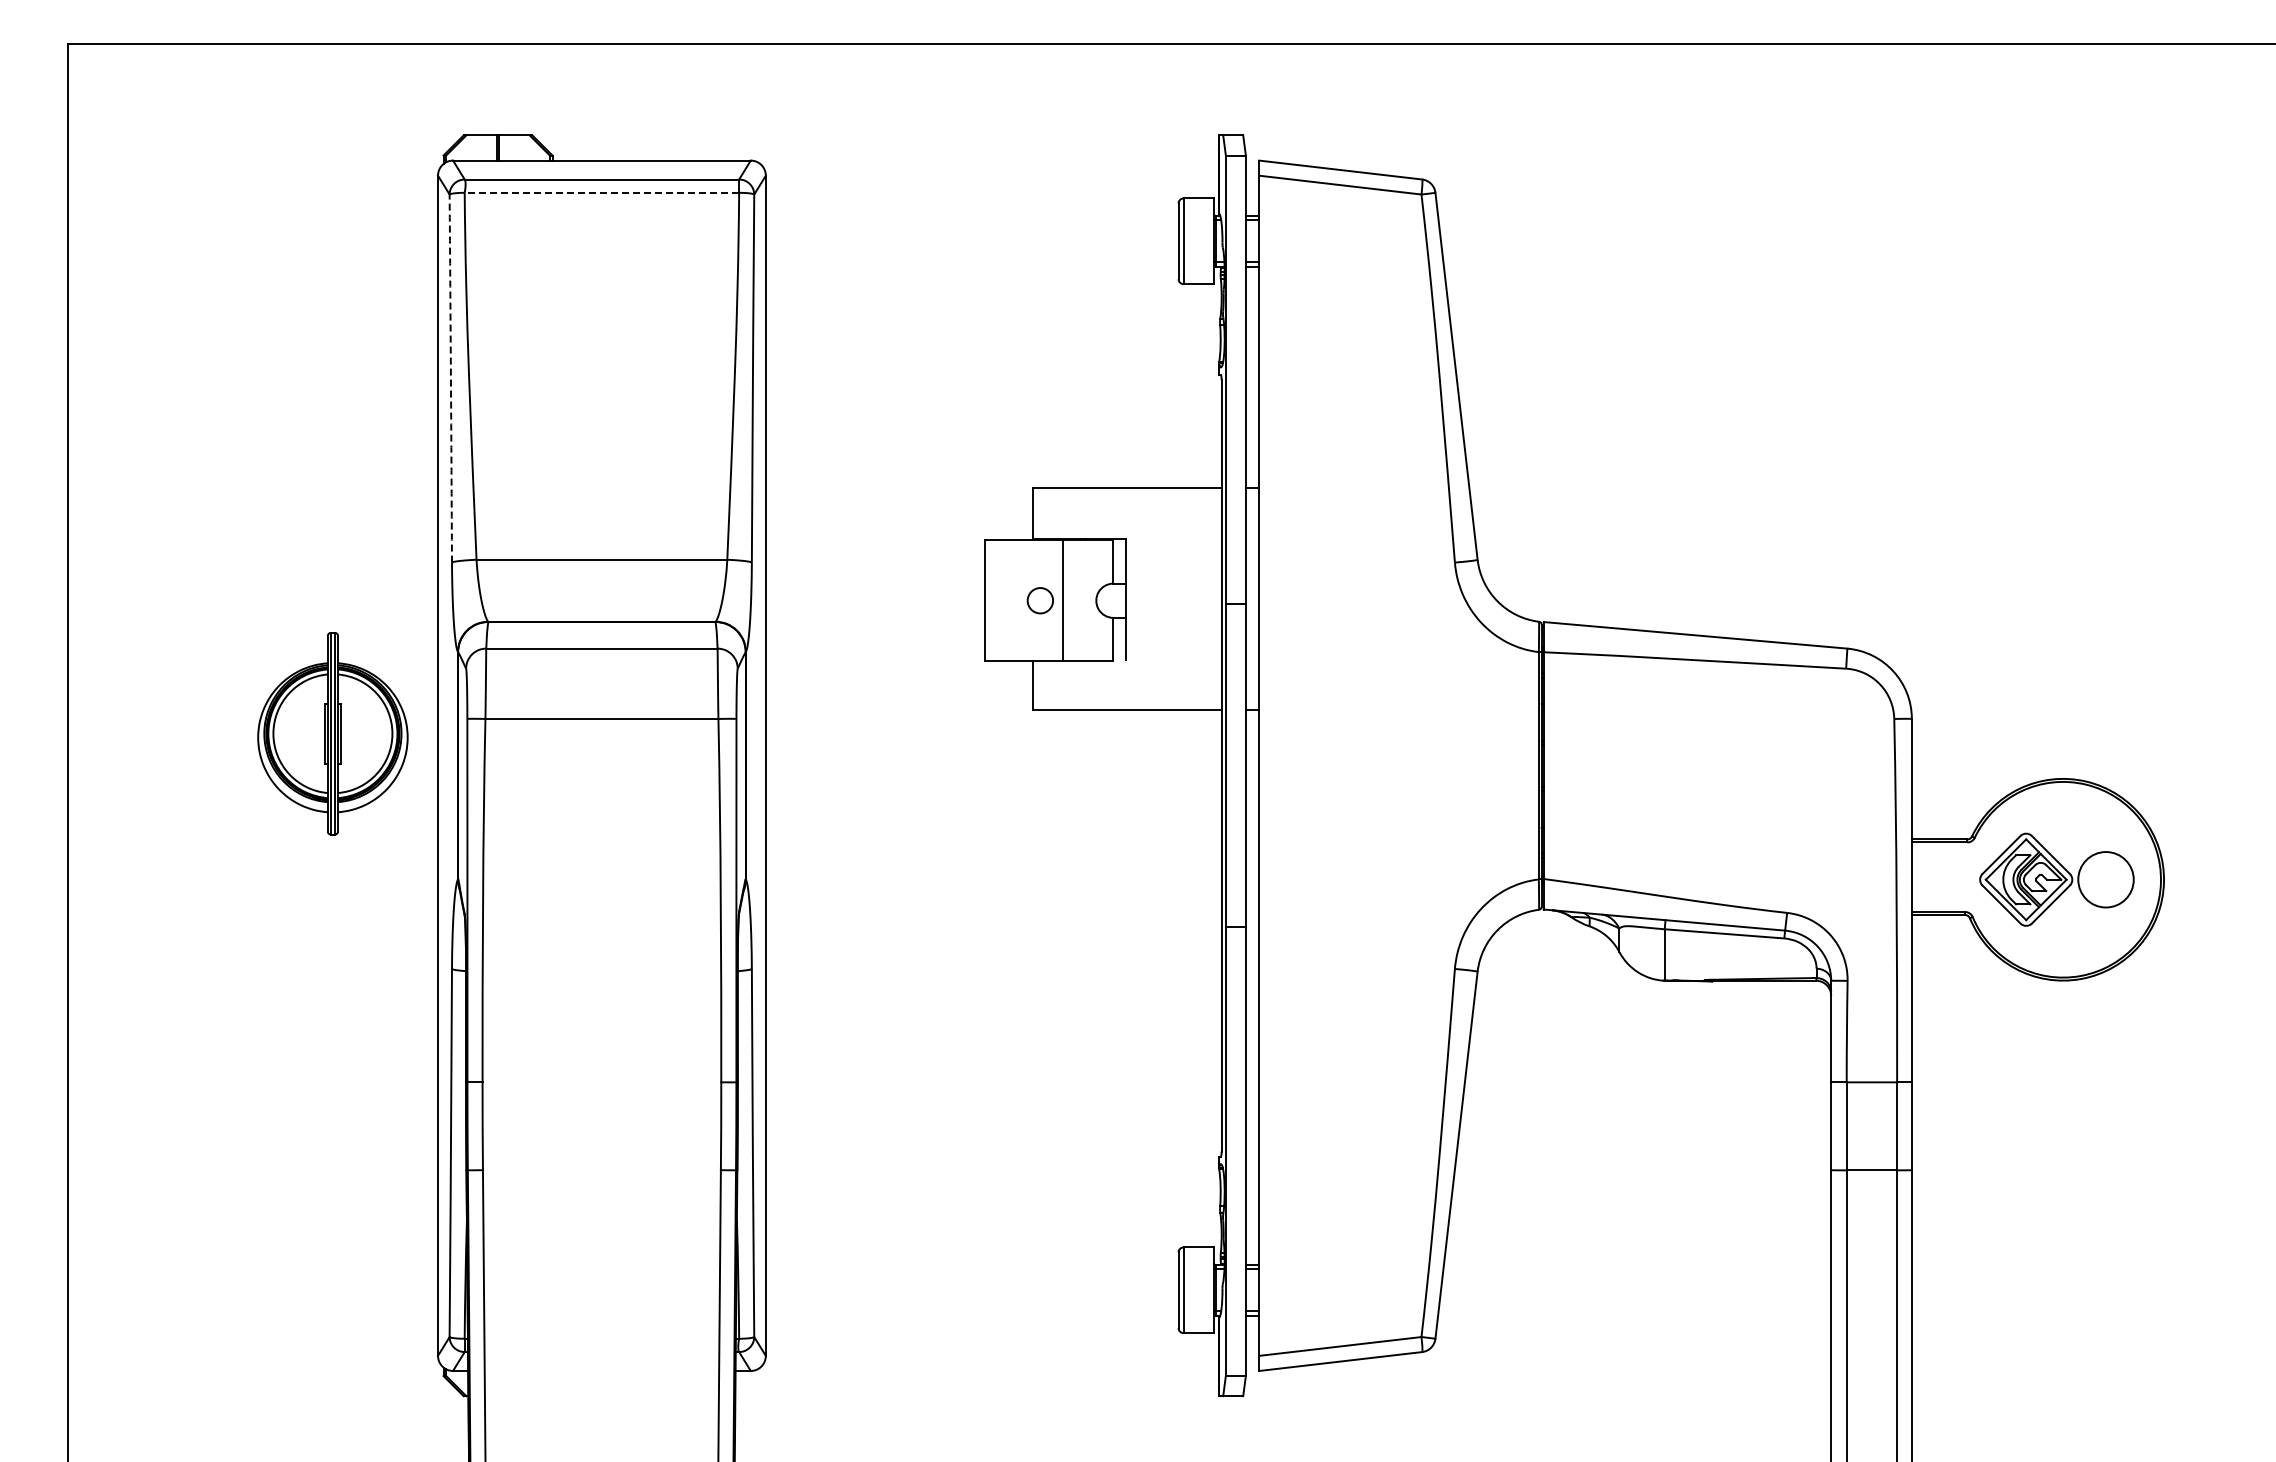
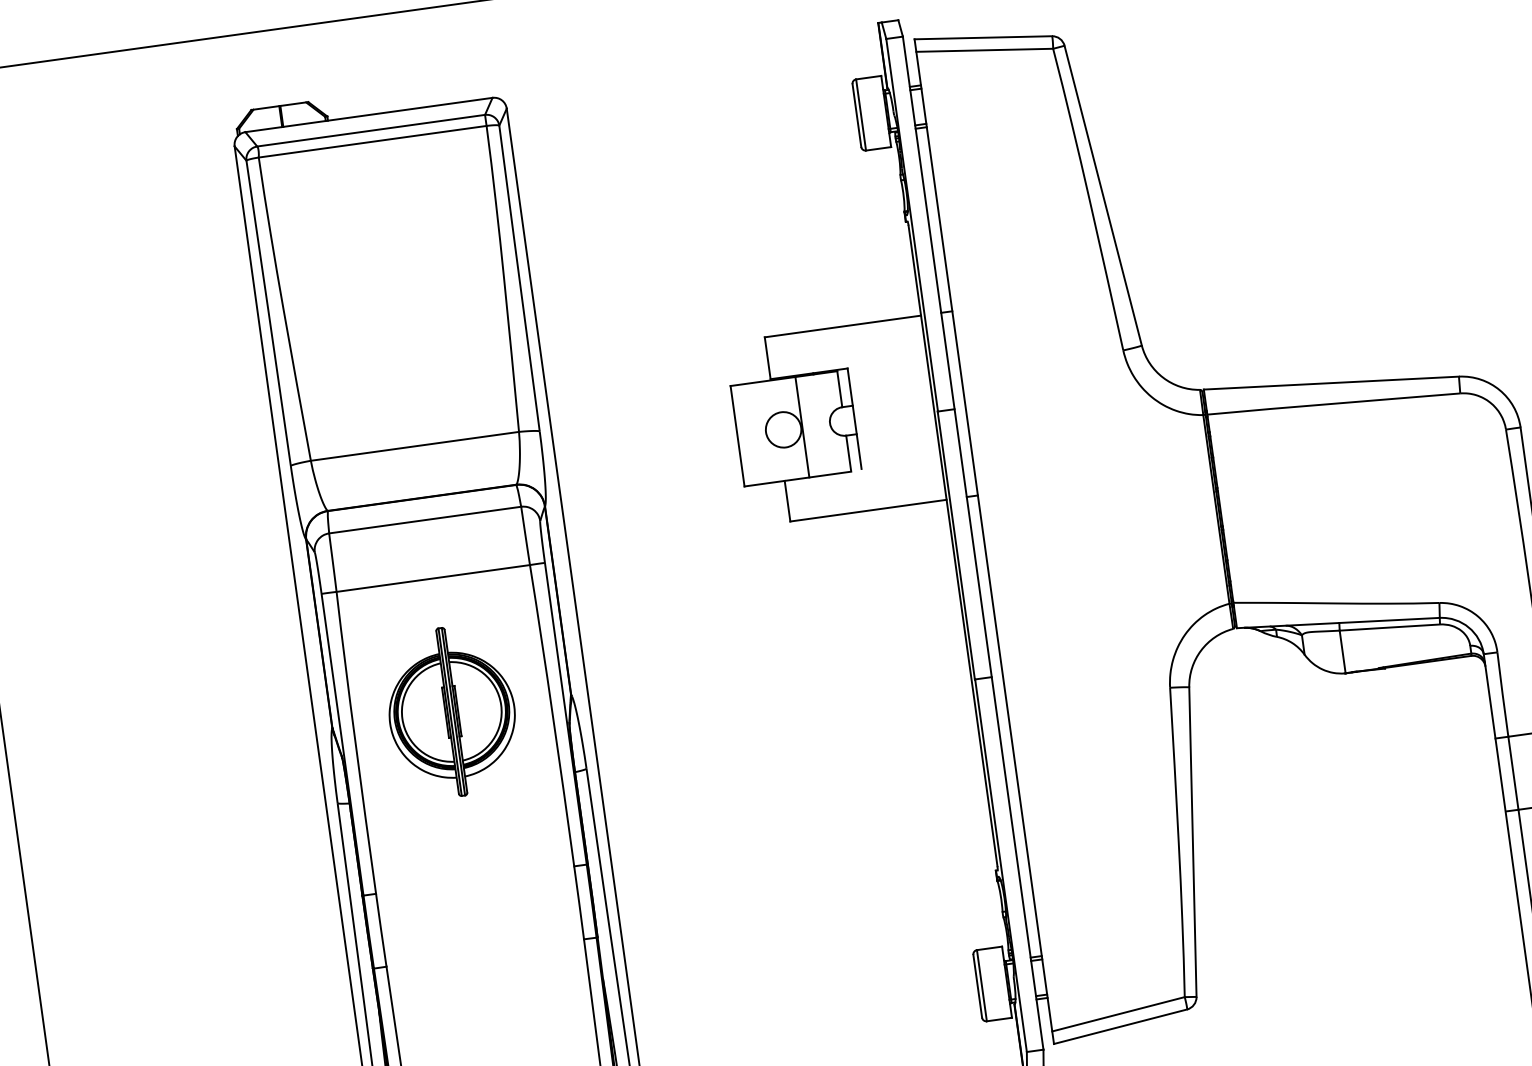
line: (601, 192) -> (372, 141), dashed -> solid
arc: (450, 378) -> (268, 313), dashed -> solid
circle: (1040, 600) -> (783, 429), size x1.67
part: (332, 733) -> (451, 711), moved

